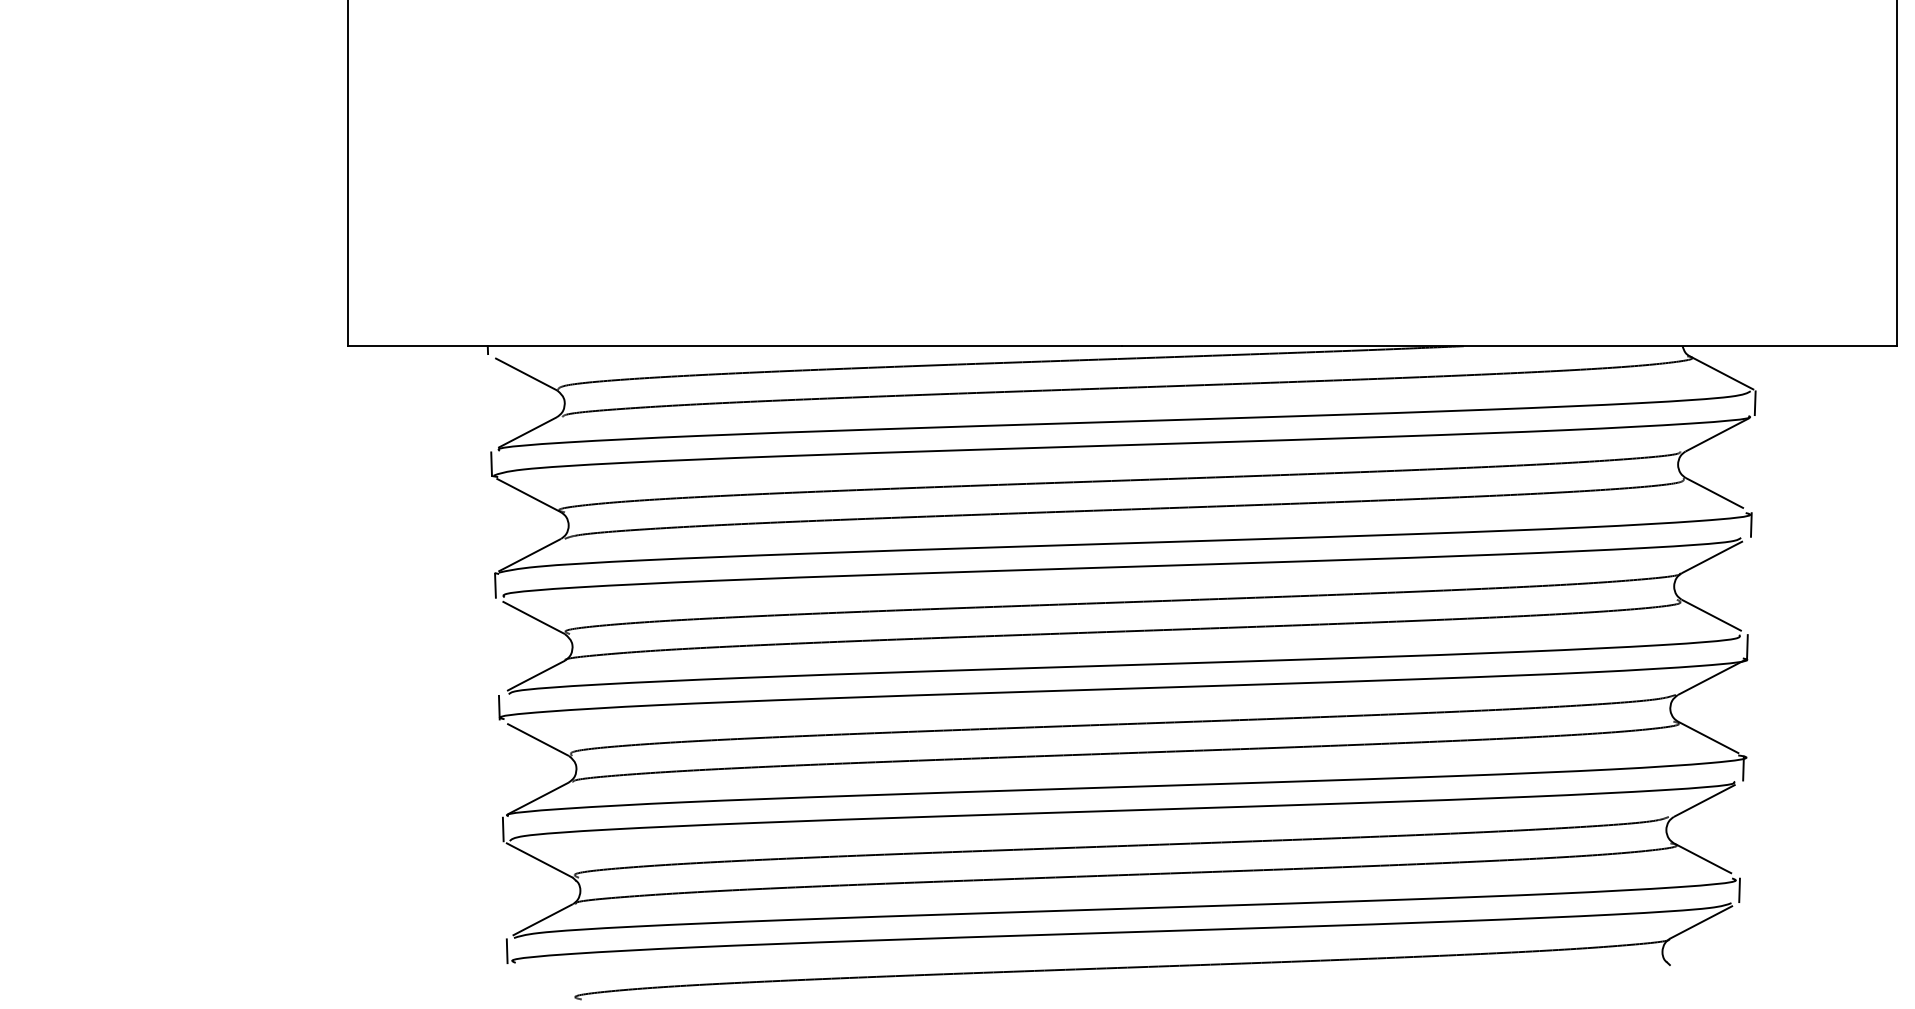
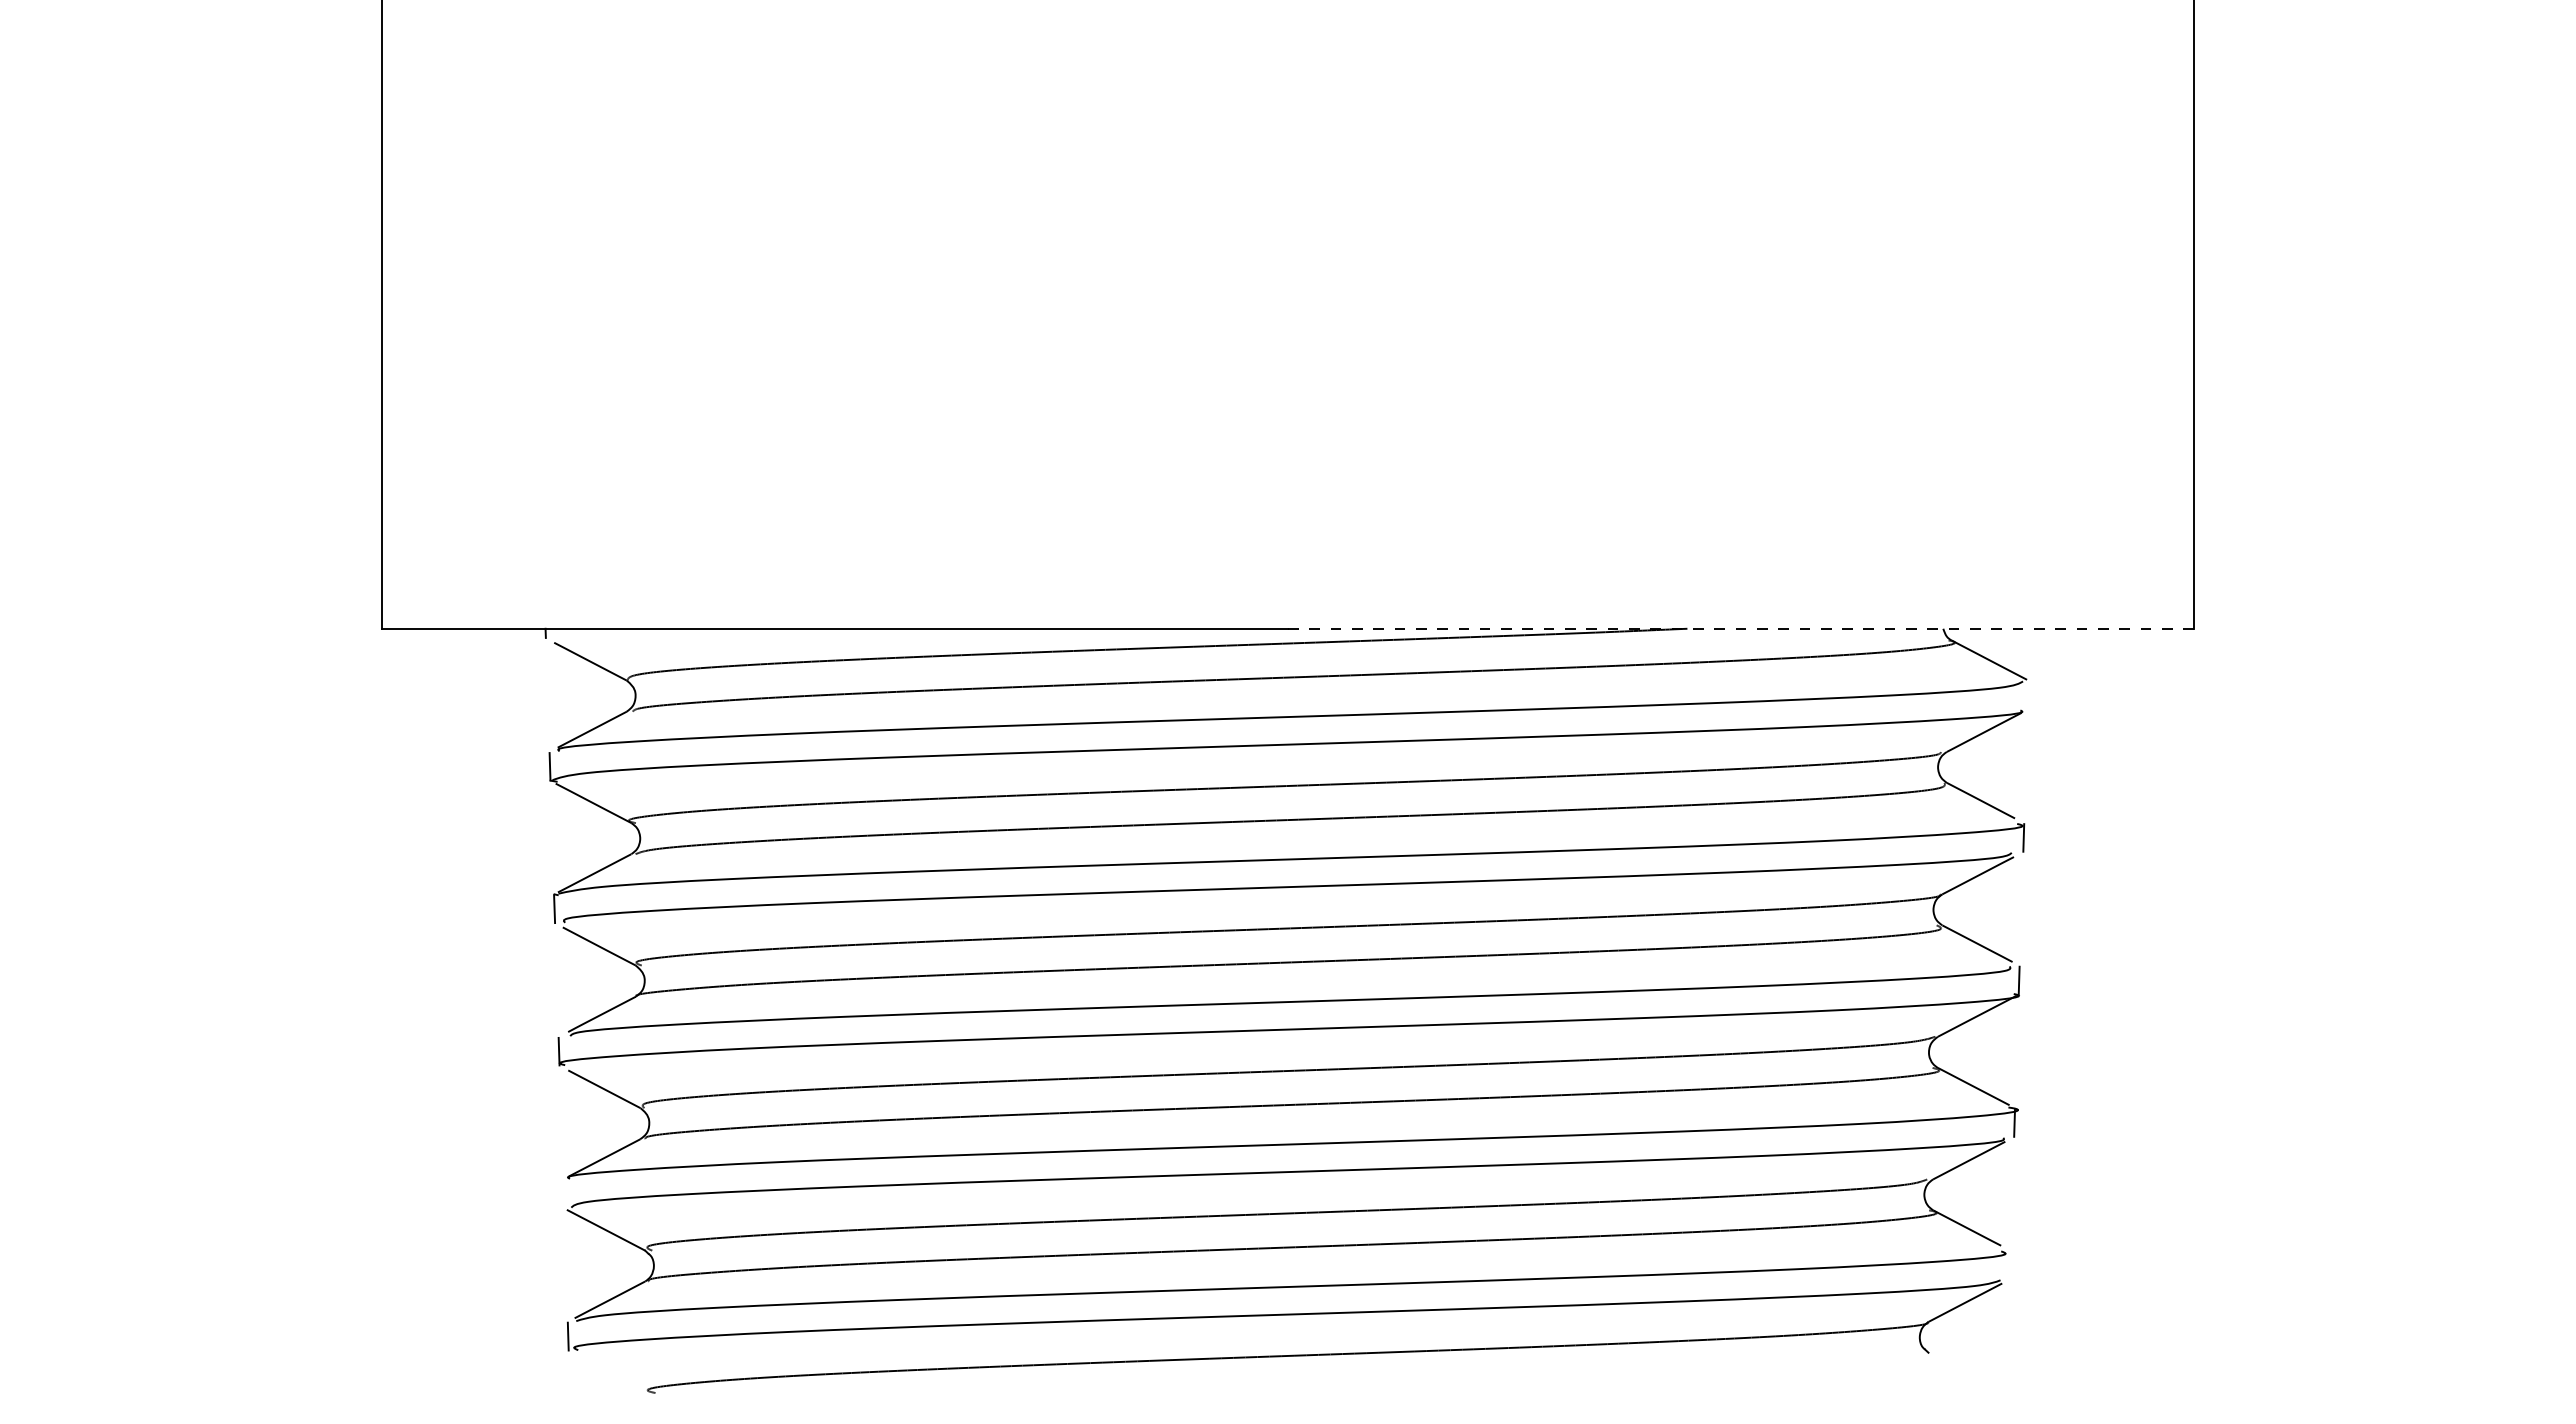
line: (1509, 345) -> (1740, 628), solid -> dashed
line: (1754, 403) -> (2027, 695), removed
line: (503, 828) -> (563, 1193), removed
line: (1739, 890) -> (2009, 1265), removed

